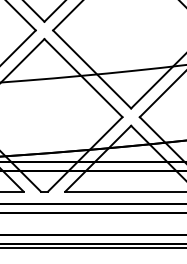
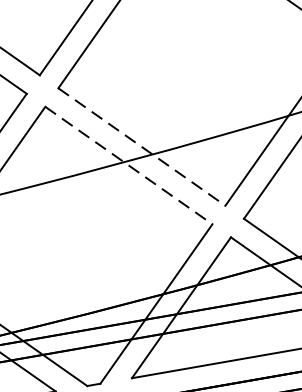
line: (92, 69) -> (142, 146), solid -> dashed
line: (83, 78) -> (129, 166), solid -> dashed

